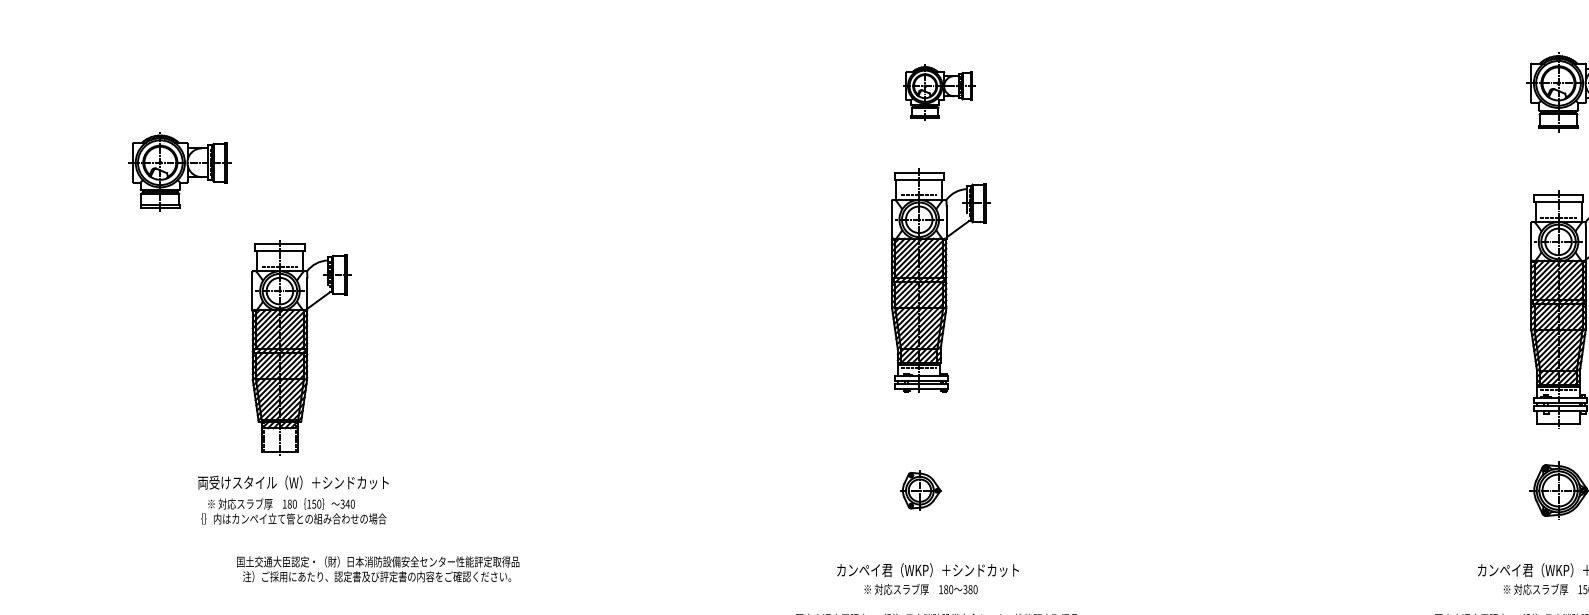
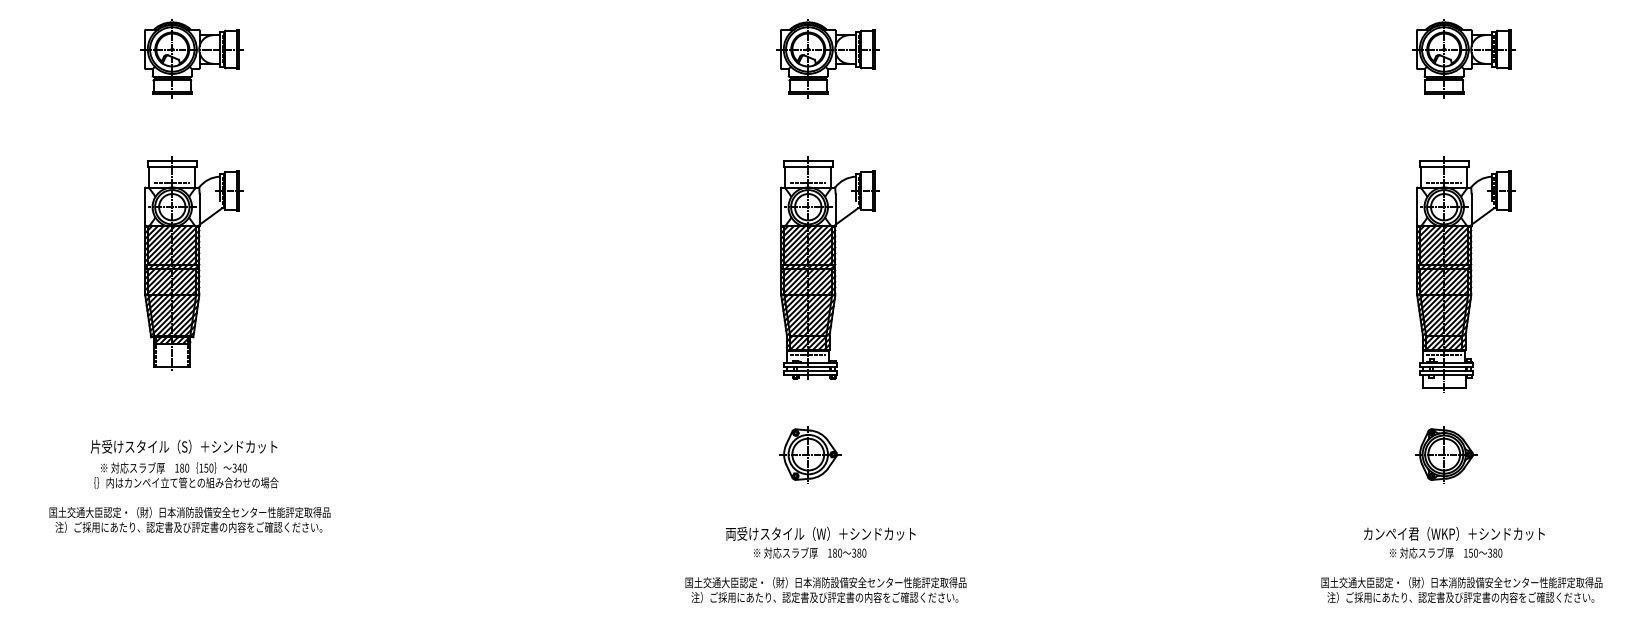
part: (938, 92) -> (827, 58), size x1.43
part: (179, 171) -> (191, 58), moved
part: (940, 280) -> (829, 267), moved
part: (301, 347) -> (193, 263), moved
text: (293, 482) -> (185, 446), 両受けスタイル（W）＋シンドカット -> 片受けスタイル（S）＋シンドカット
part: (921, 490) -> (810, 454), size x1.43
text: (377, 568) -> (189, 519), moved
text: (931, 569) -> (820, 533), カンペイ君（WKP）＋シンドカット -> 両受けスタイル（W）＋シンドカット

